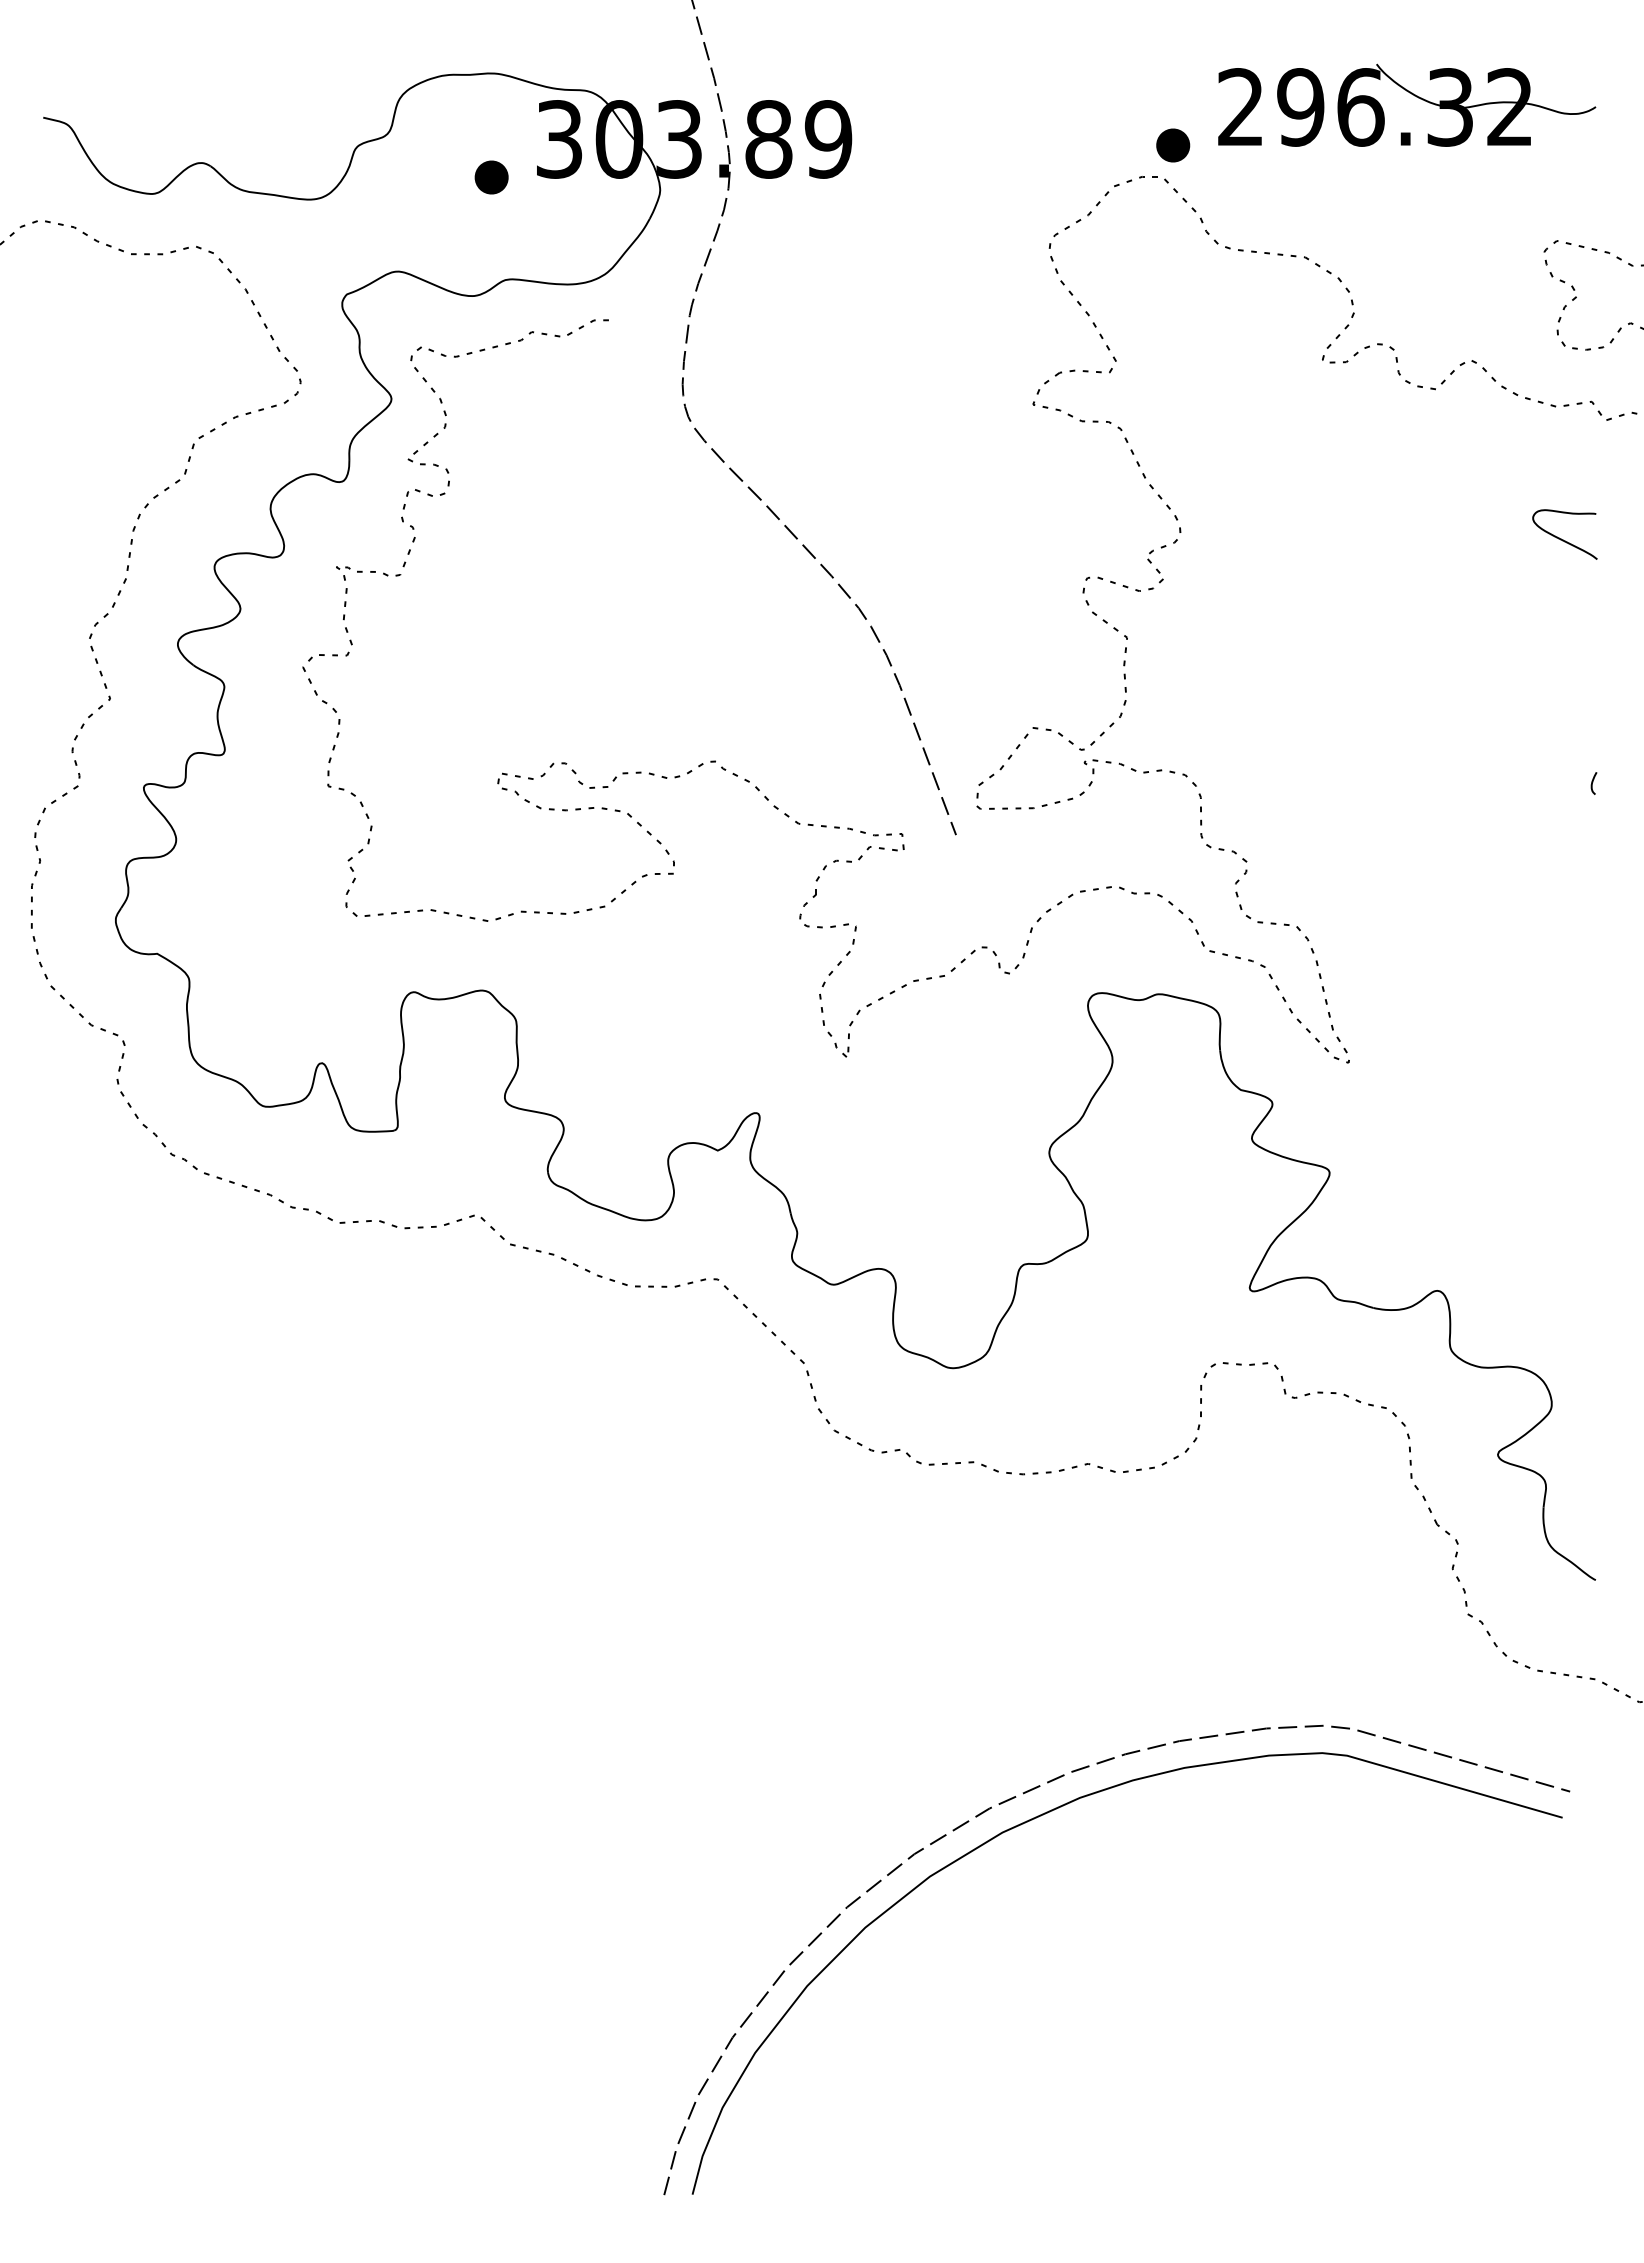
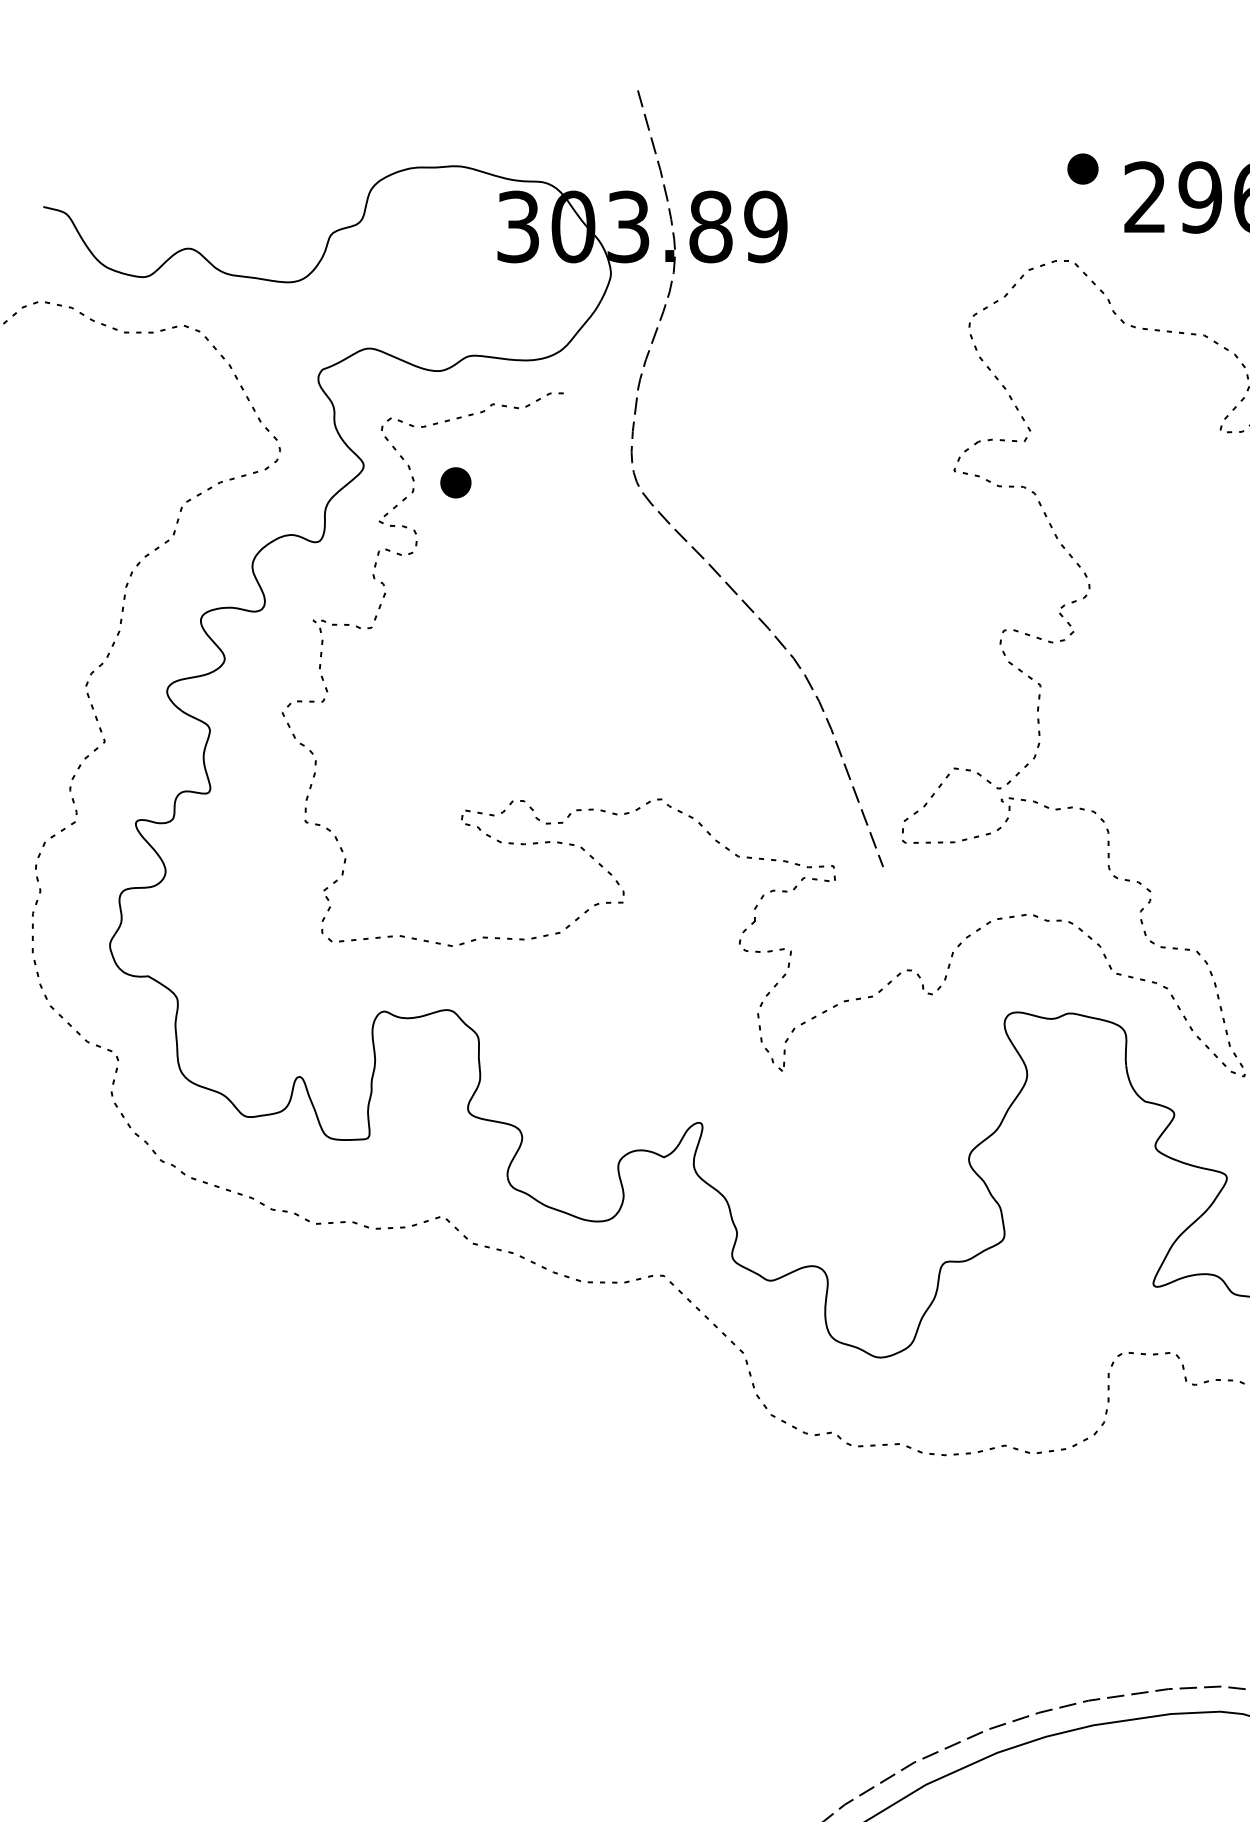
part: (1173, 145) -> (1083, 169), moved
part: (491, 177) -> (455, 482), moved

